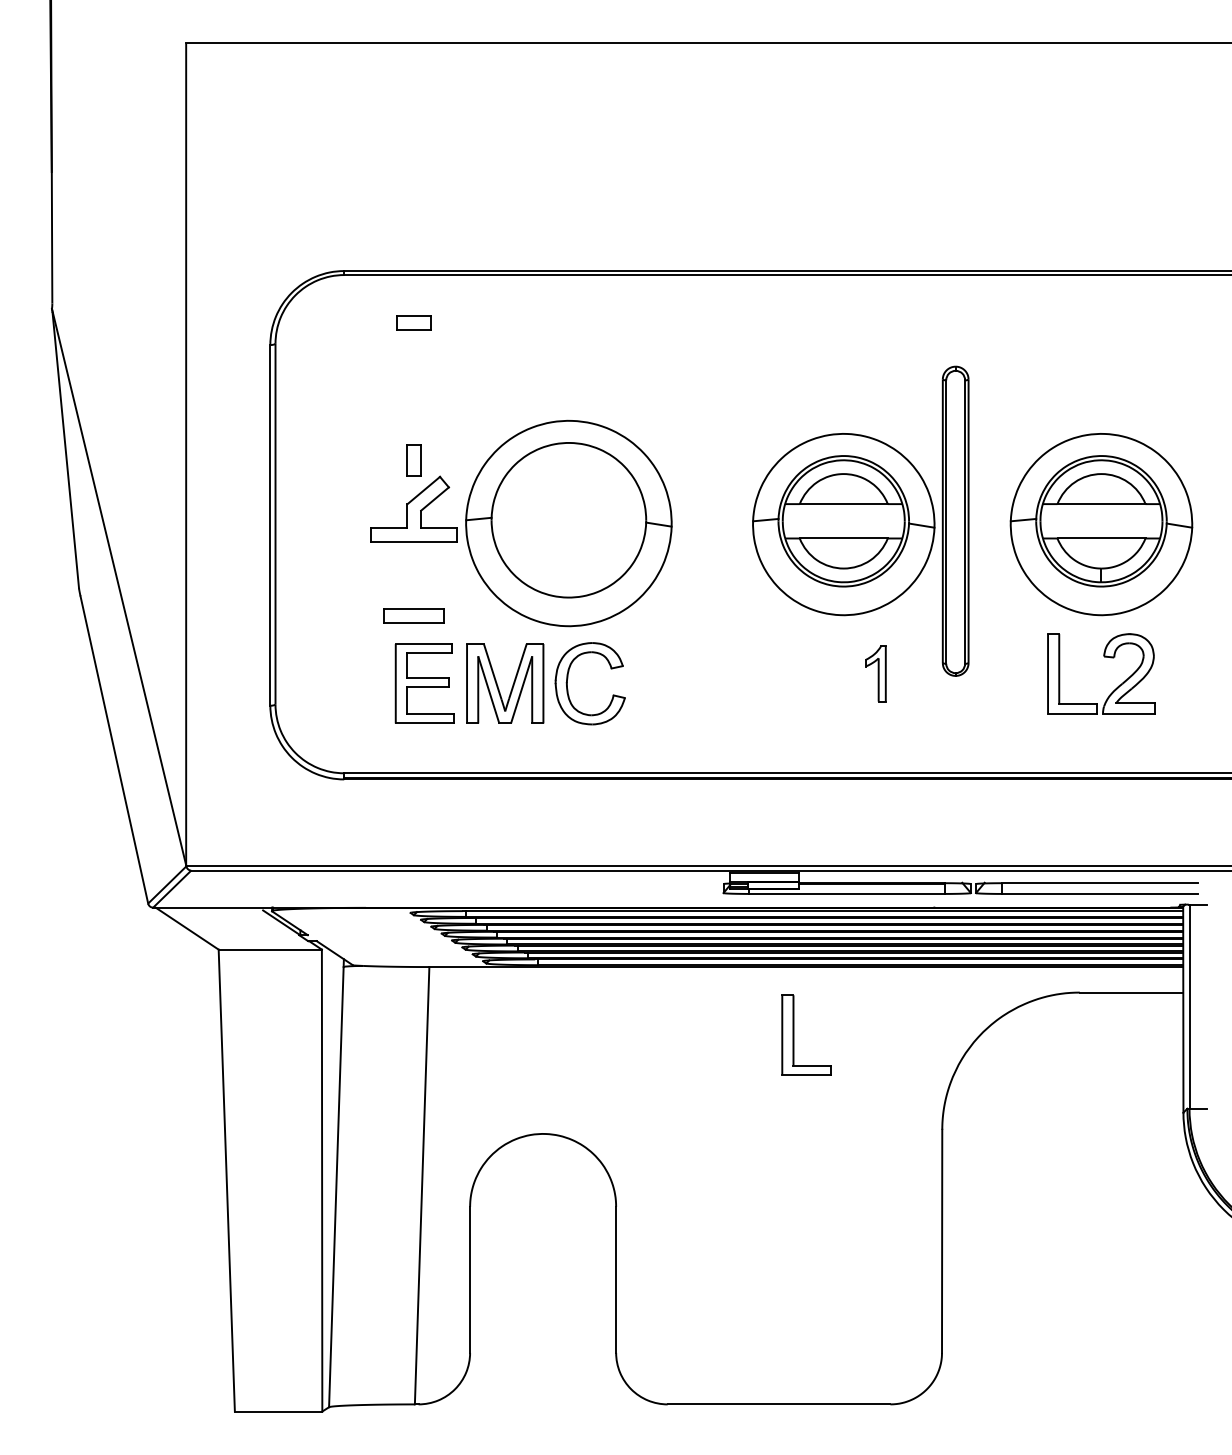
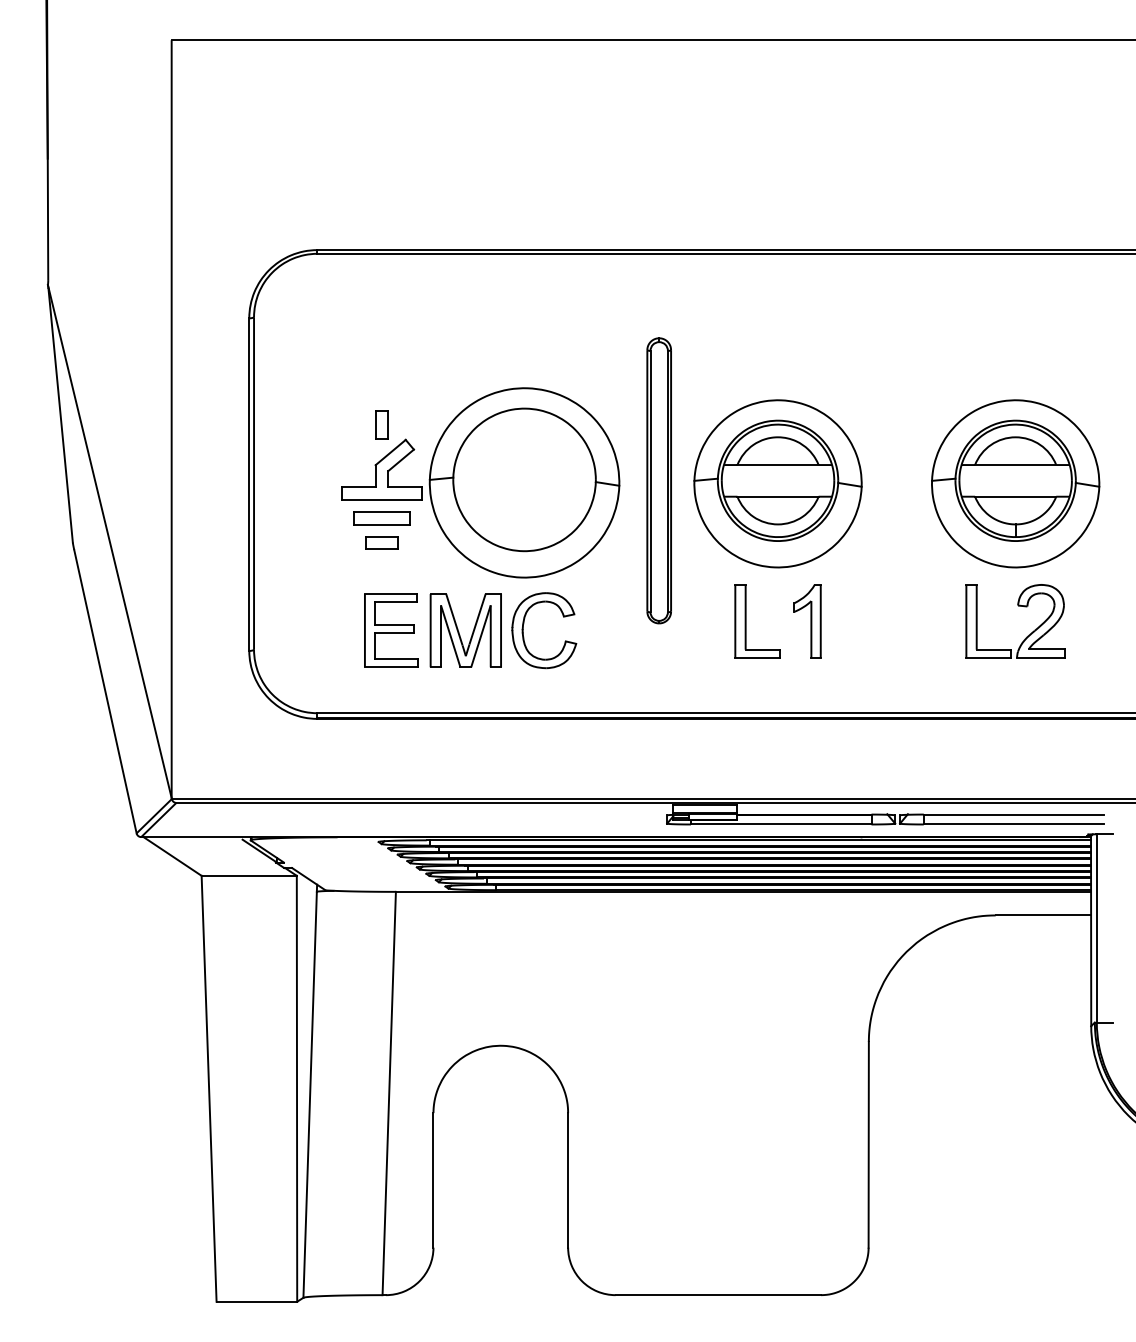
part: (413, 322) -> (381, 542), moved
part: (954, 520) -> (658, 480), moved
part: (413, 616) -> (381, 518), moved
part: (875, 673) -> (807, 621), size x1.43
part: (794, 1034) -> (746, 621), moved

